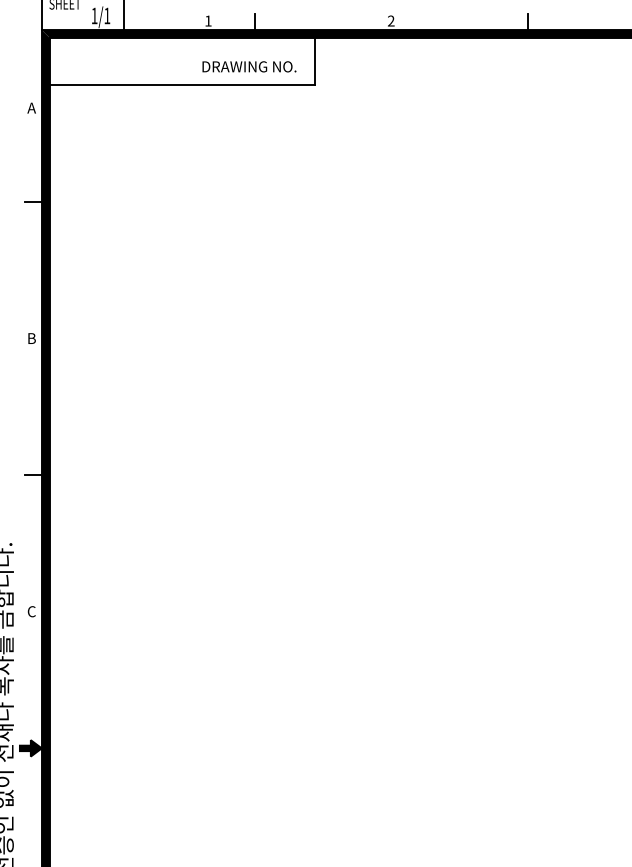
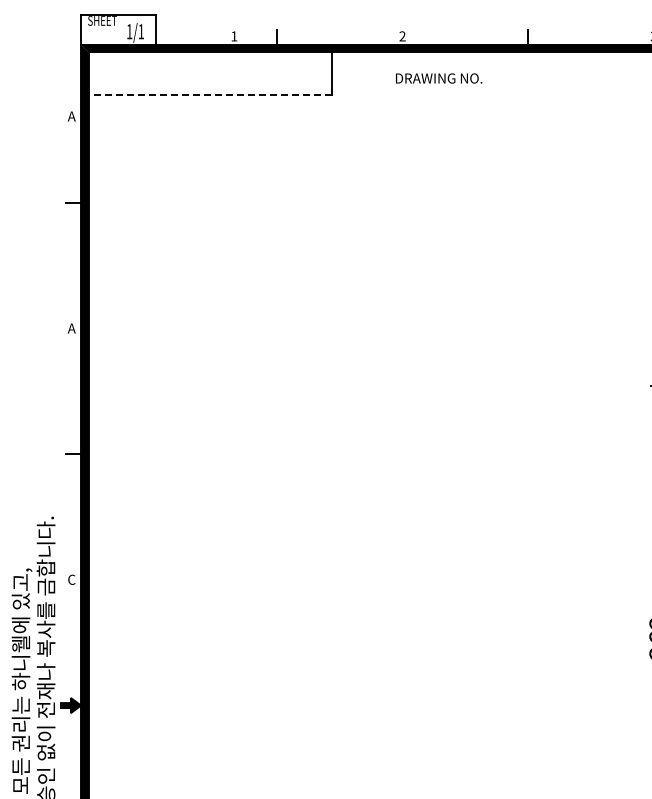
text: (249, 66) -> (439, 78), moved
line: (182, 84) -> (210, 94), solid -> dashed
text: (31, 338) -> (71, 328), B -> A

